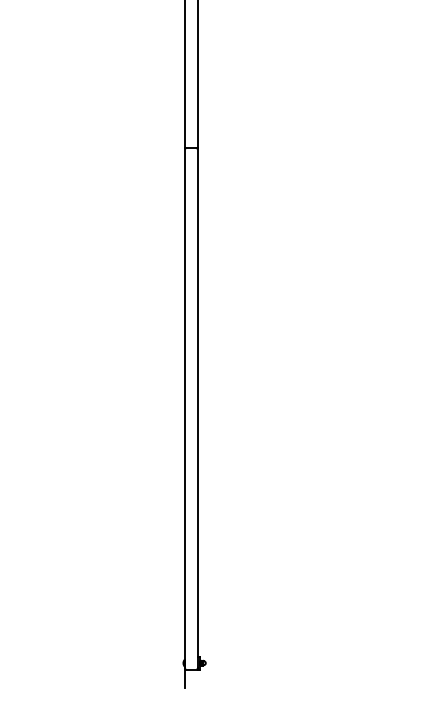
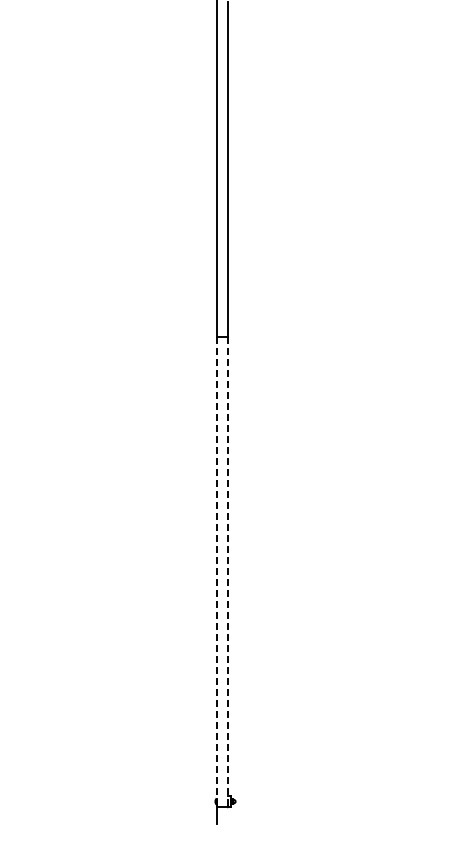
line: (184, 408) -> (216, 571), solid -> dashed
line: (197, 408) -> (228, 571), solid -> dashed

